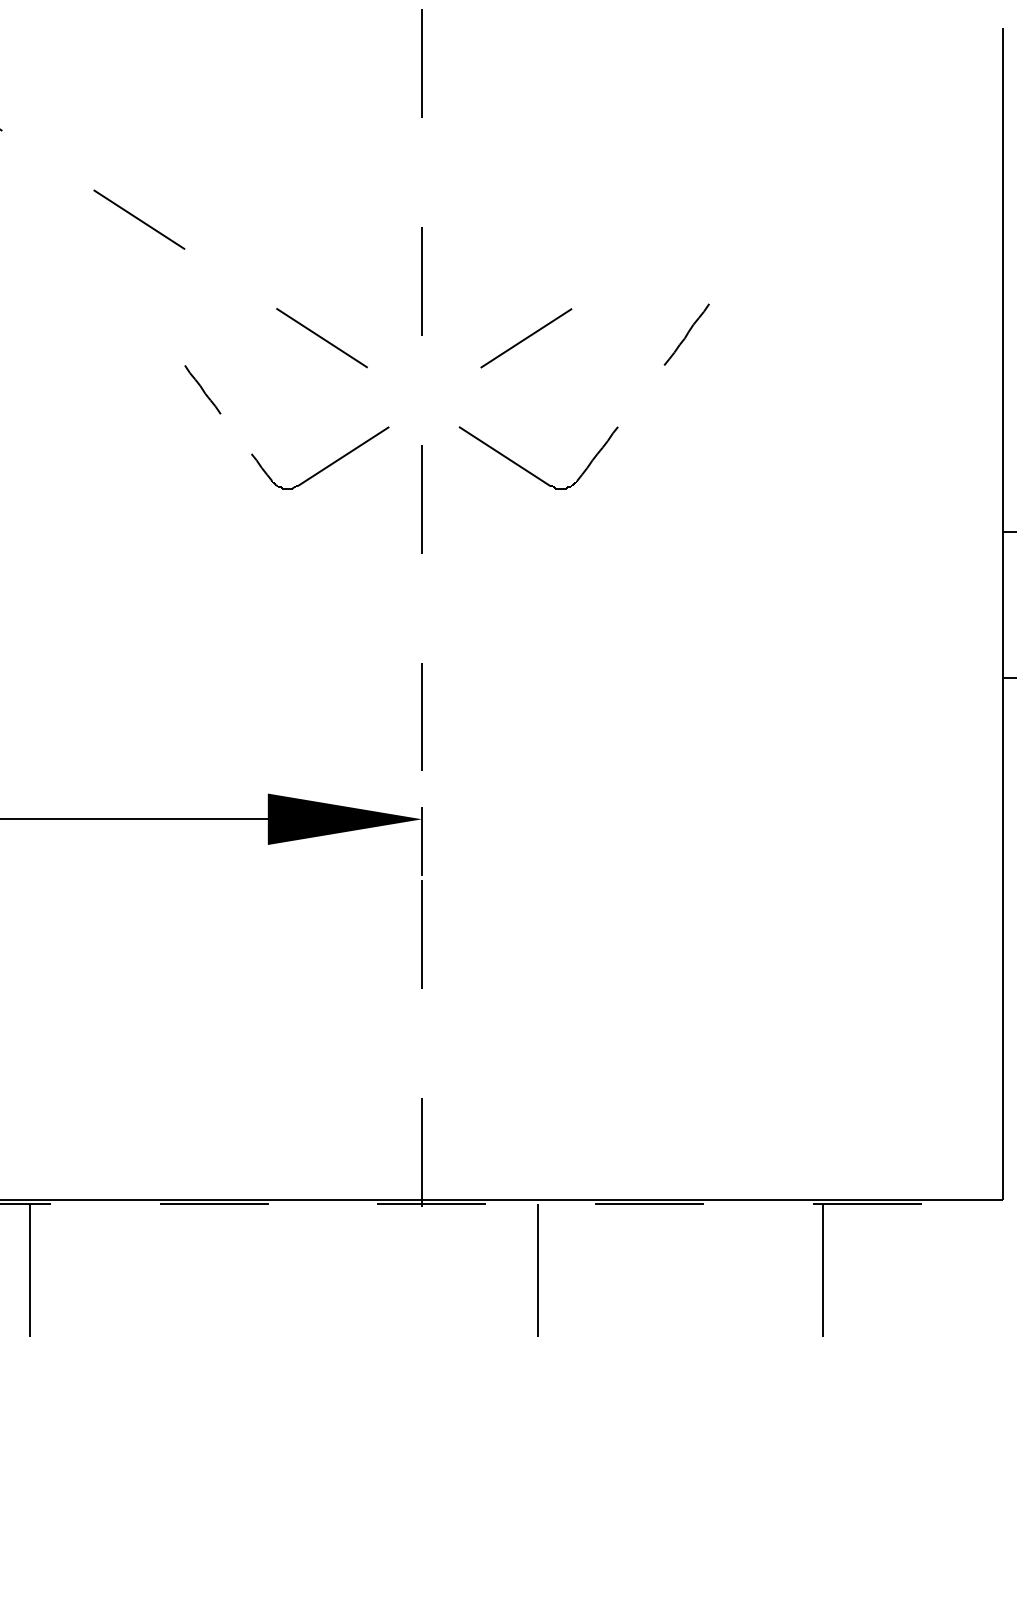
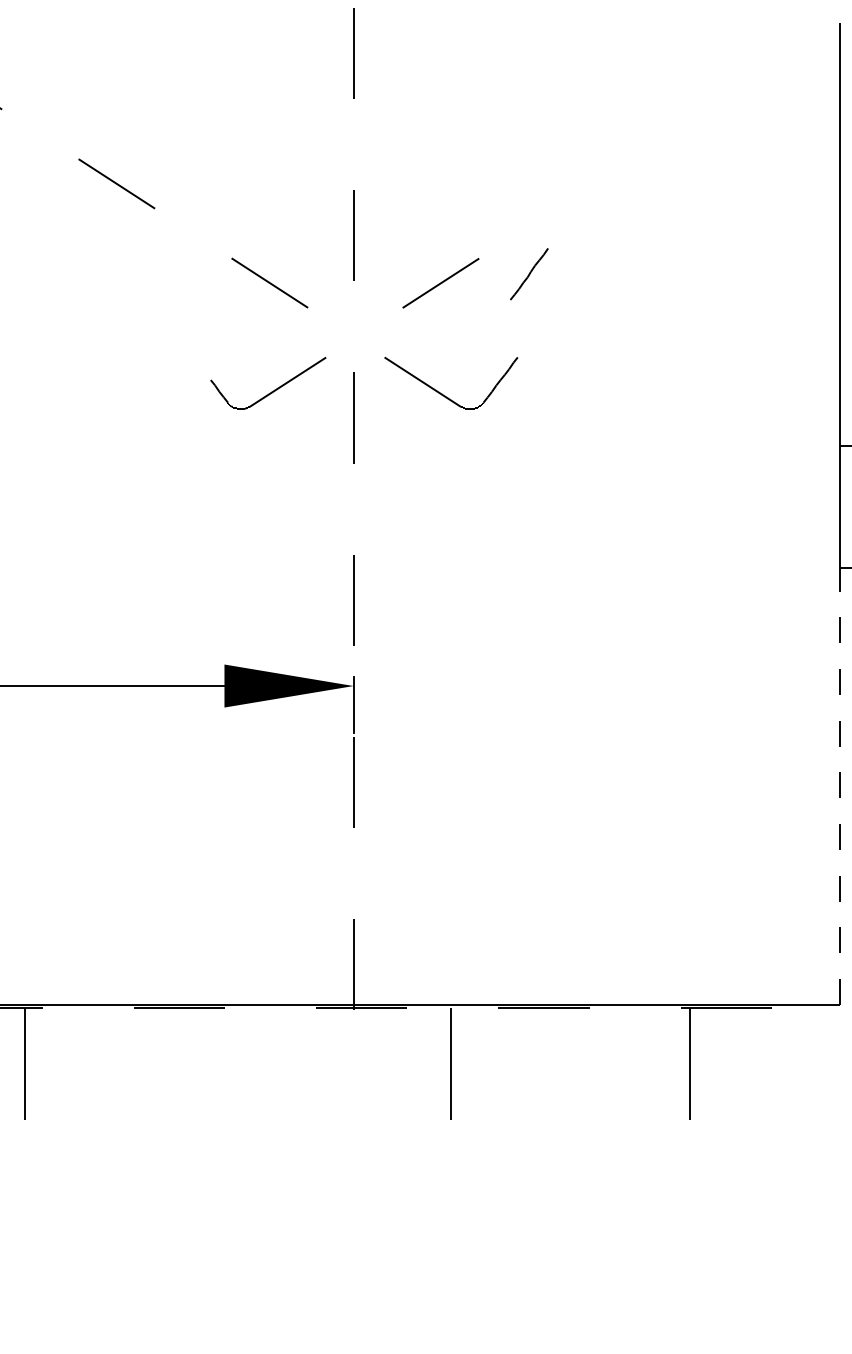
line: (687, 335) -> (529, 274), moved
line: (202, 389) -> (169, 326), removed
line: (1002, 941) -> (839, 788), solid -> dashed

